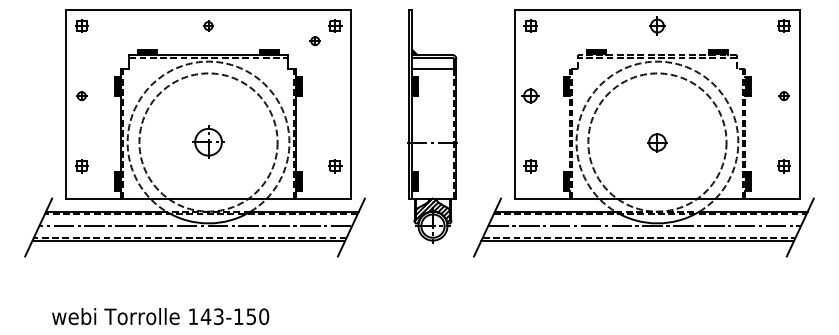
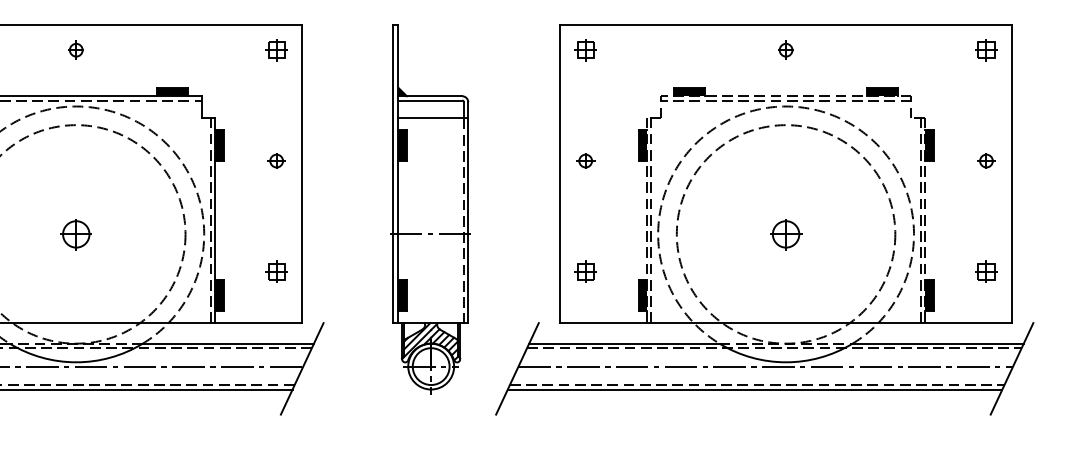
part: (657, 25) -> (786, 49), size x0.62
part: (314, 41) -> (275, 161), moved
part: (530, 96) -> (585, 161), size x0.62
part: (208, 142) -> (76, 234), size x0.62

